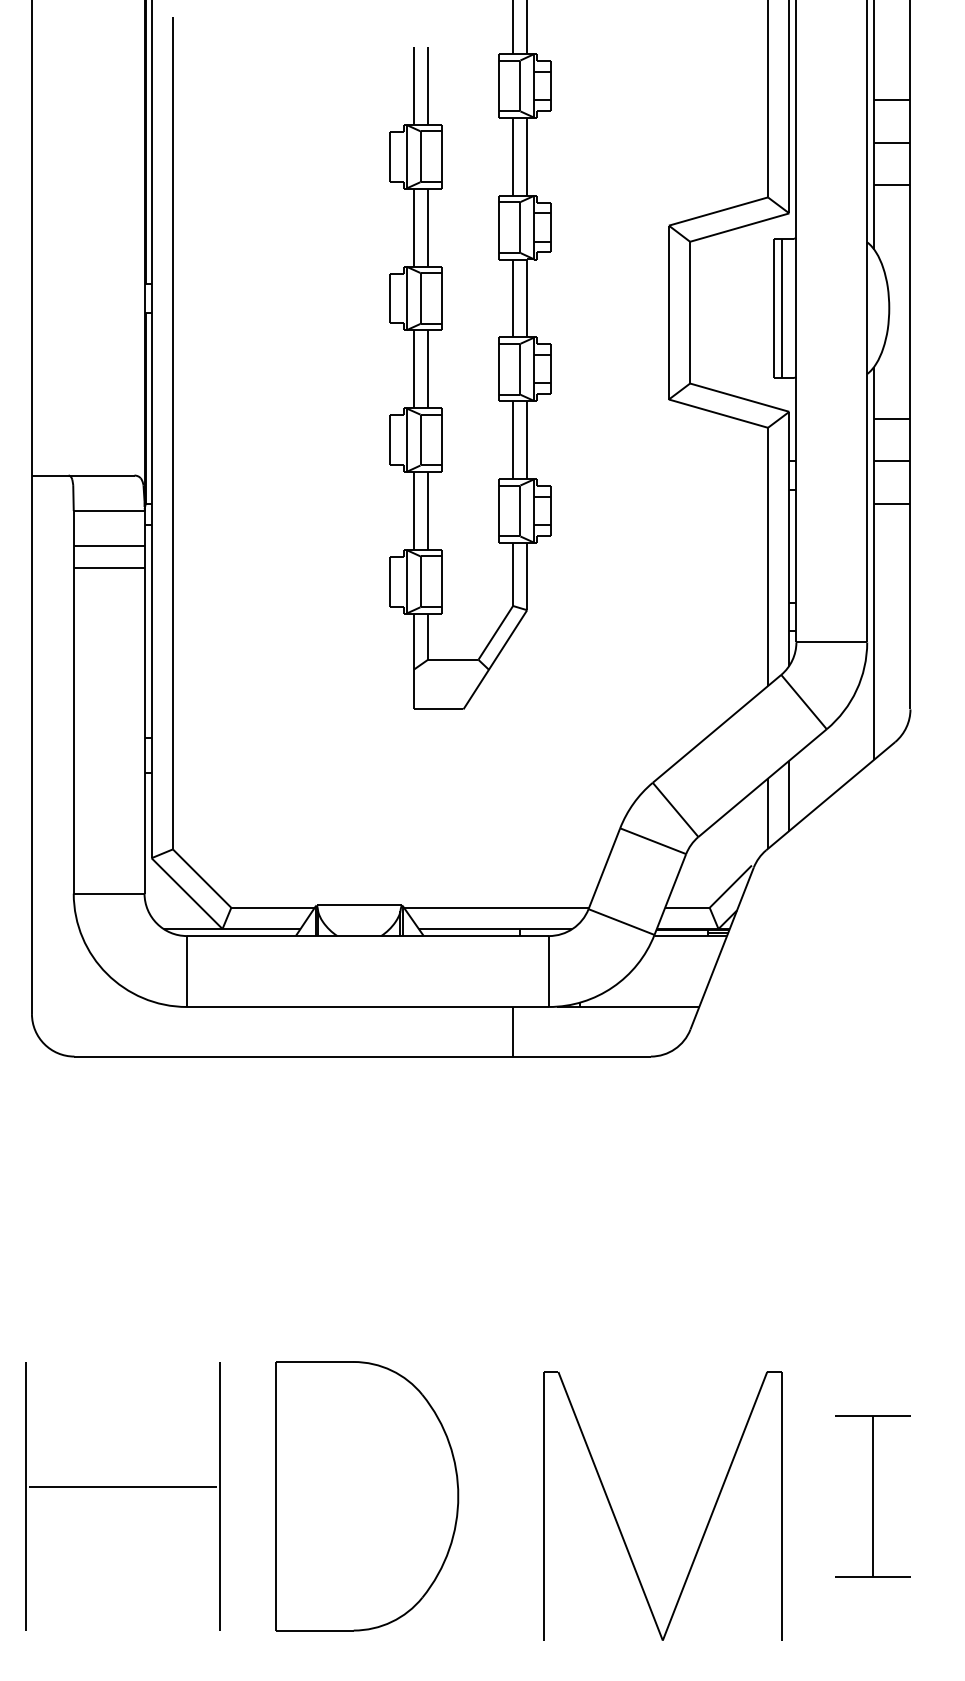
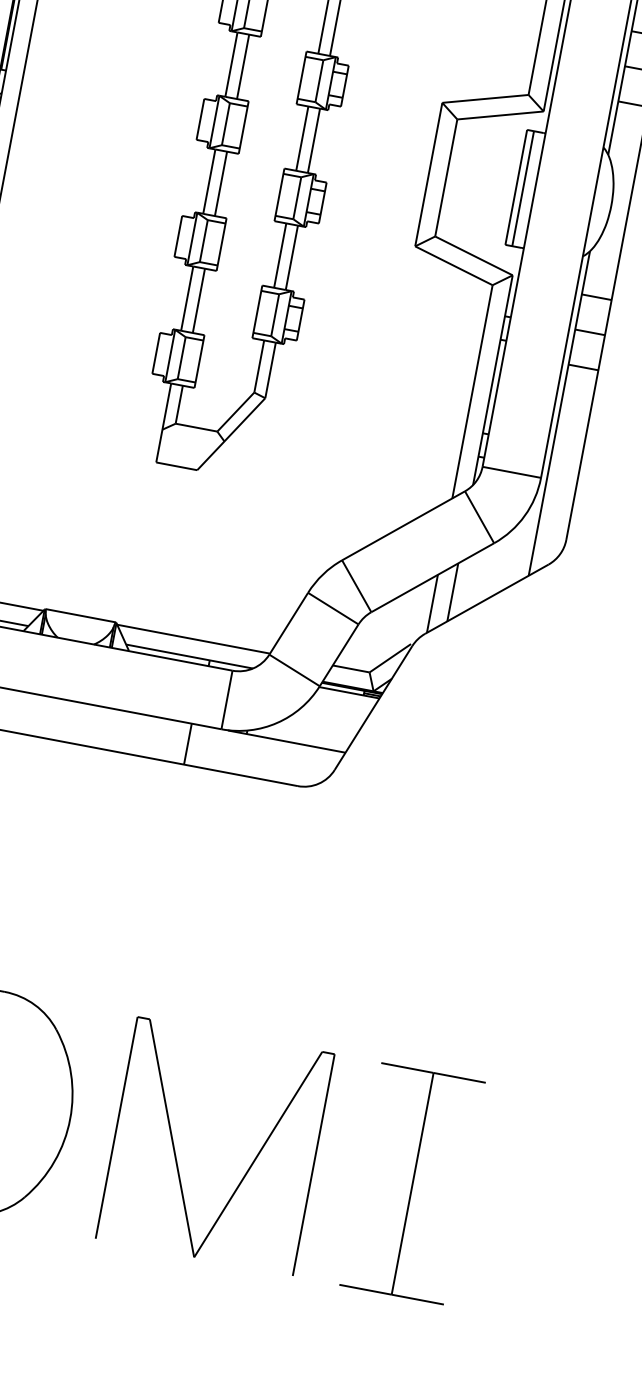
part: (872, 1496) -> (412, 1183), size x1.67
part: (619, 1525) -> (176, 1155), moved

